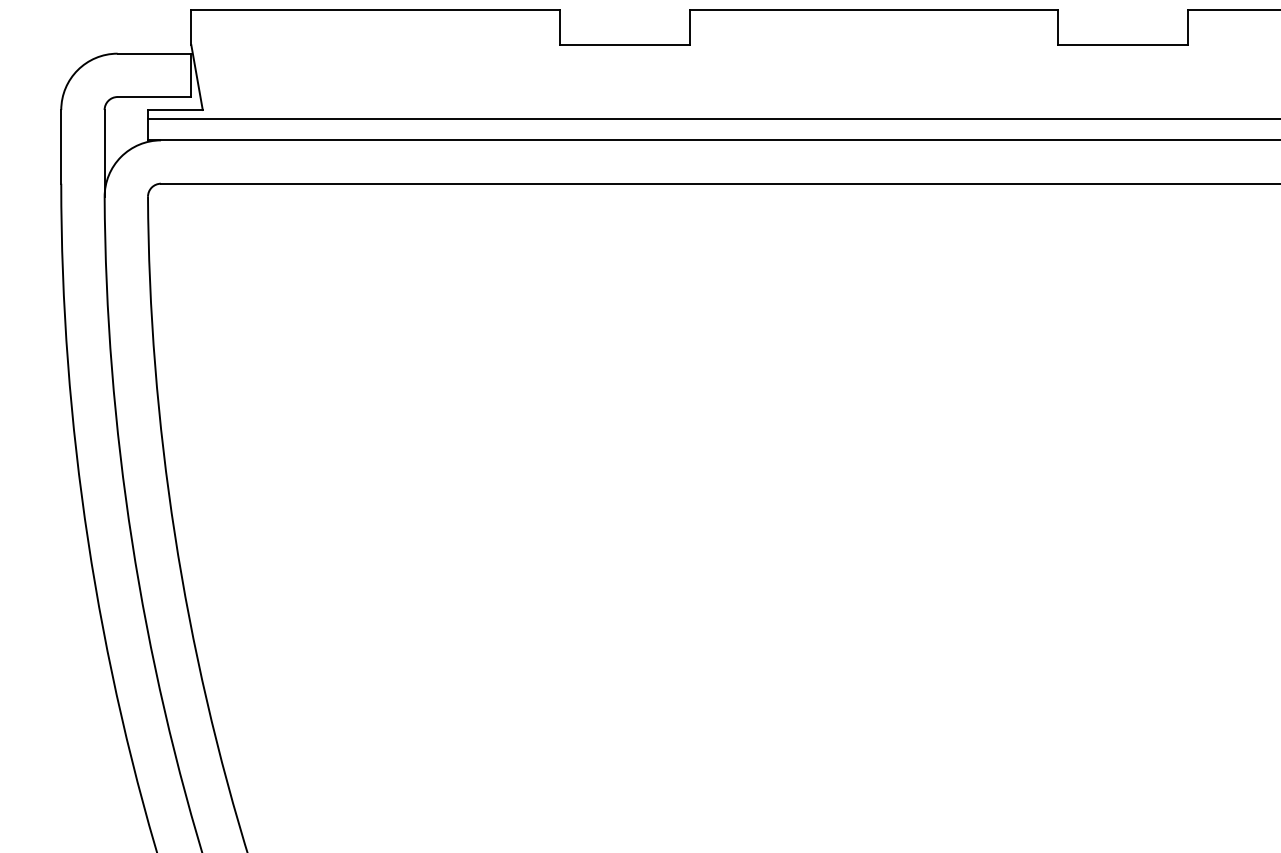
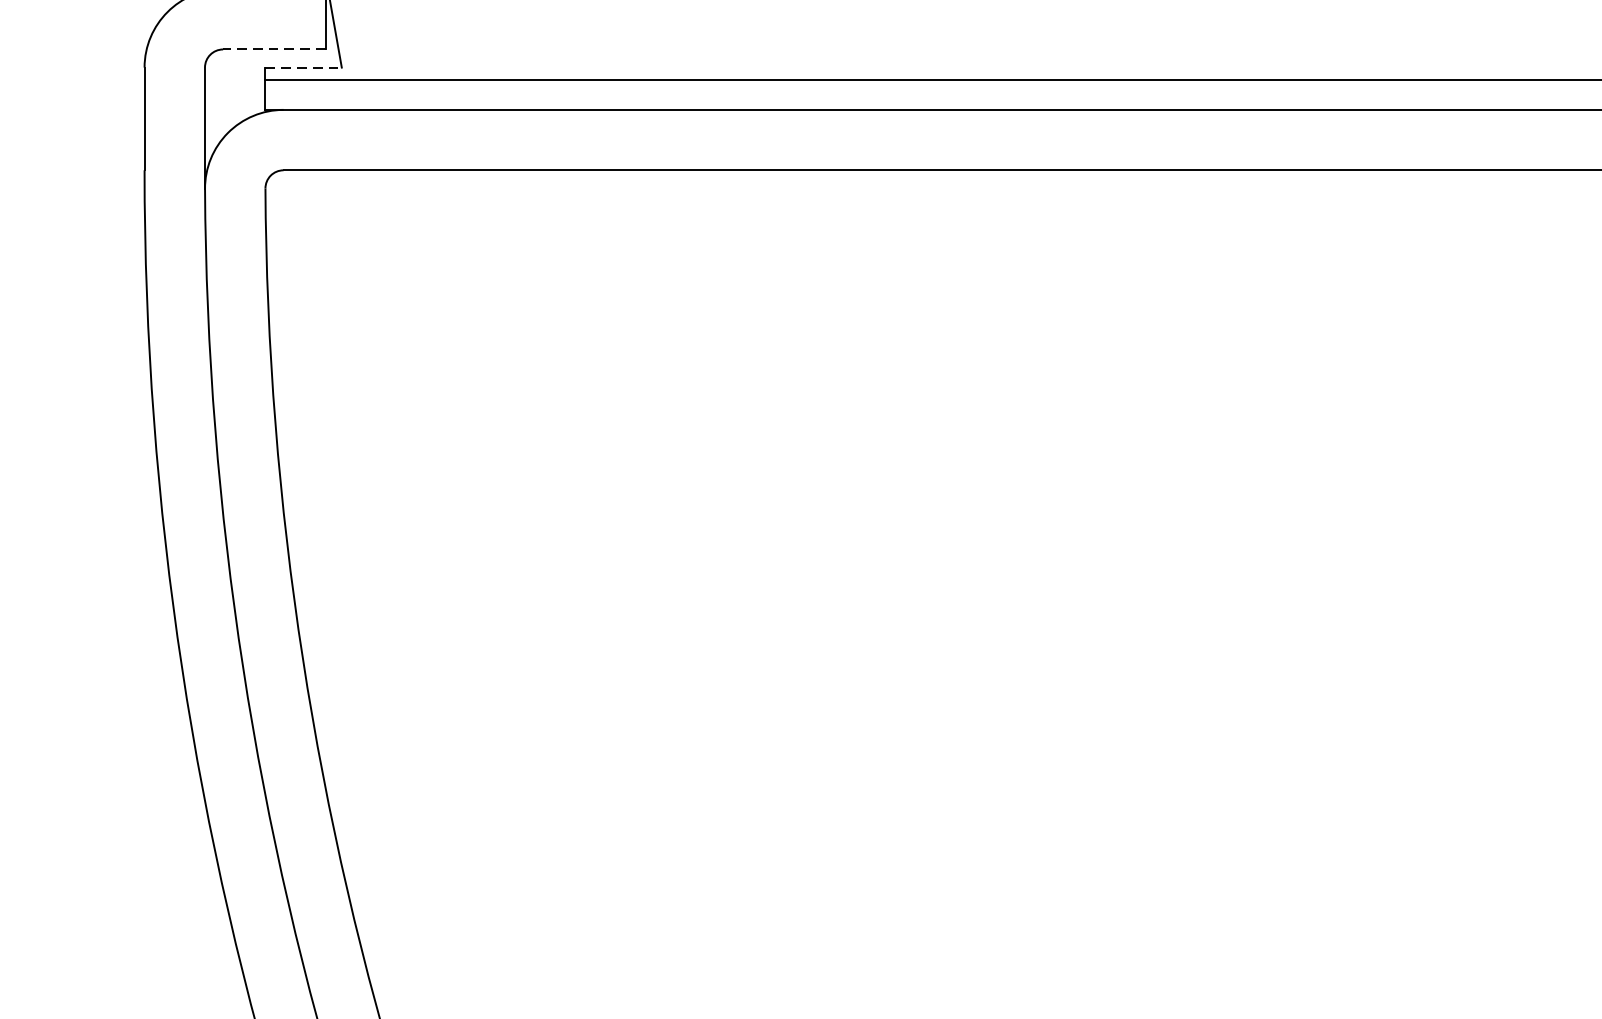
line: (154, 97) -> (274, 50), solid -> dashed
line: (175, 110) -> (303, 68), solid -> dashed

